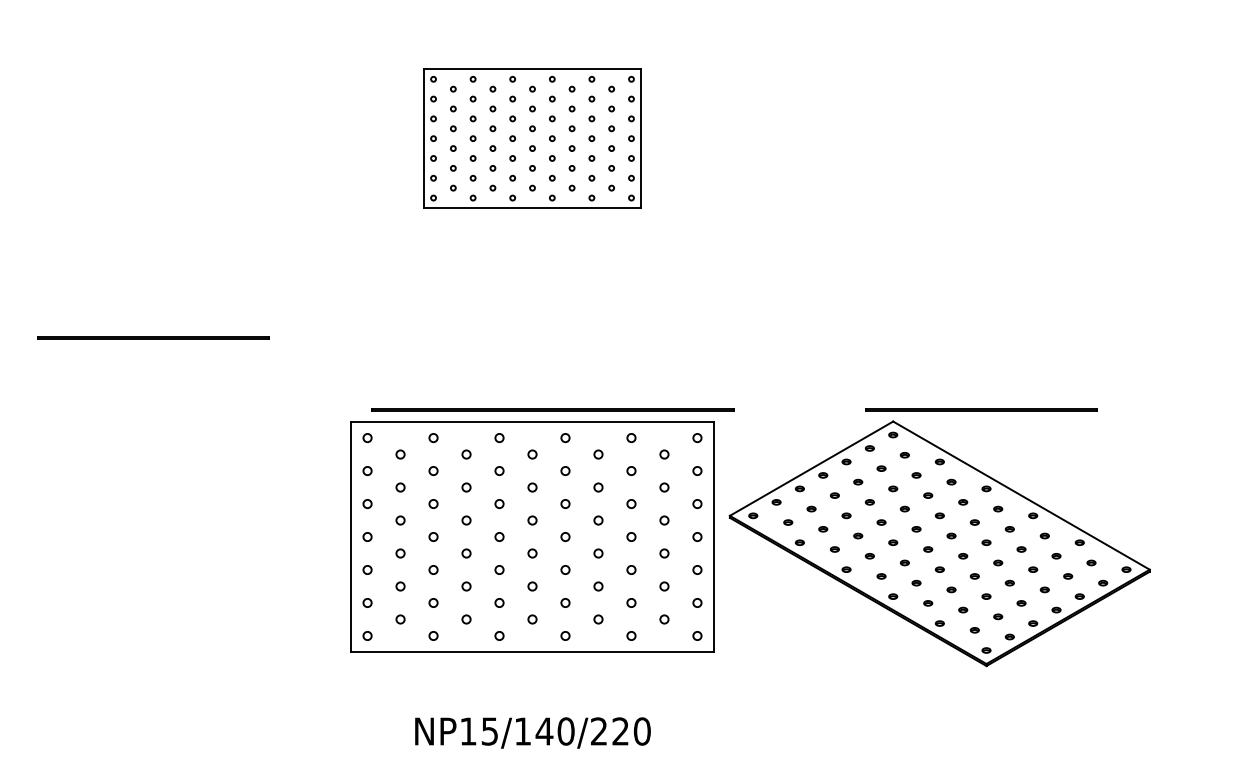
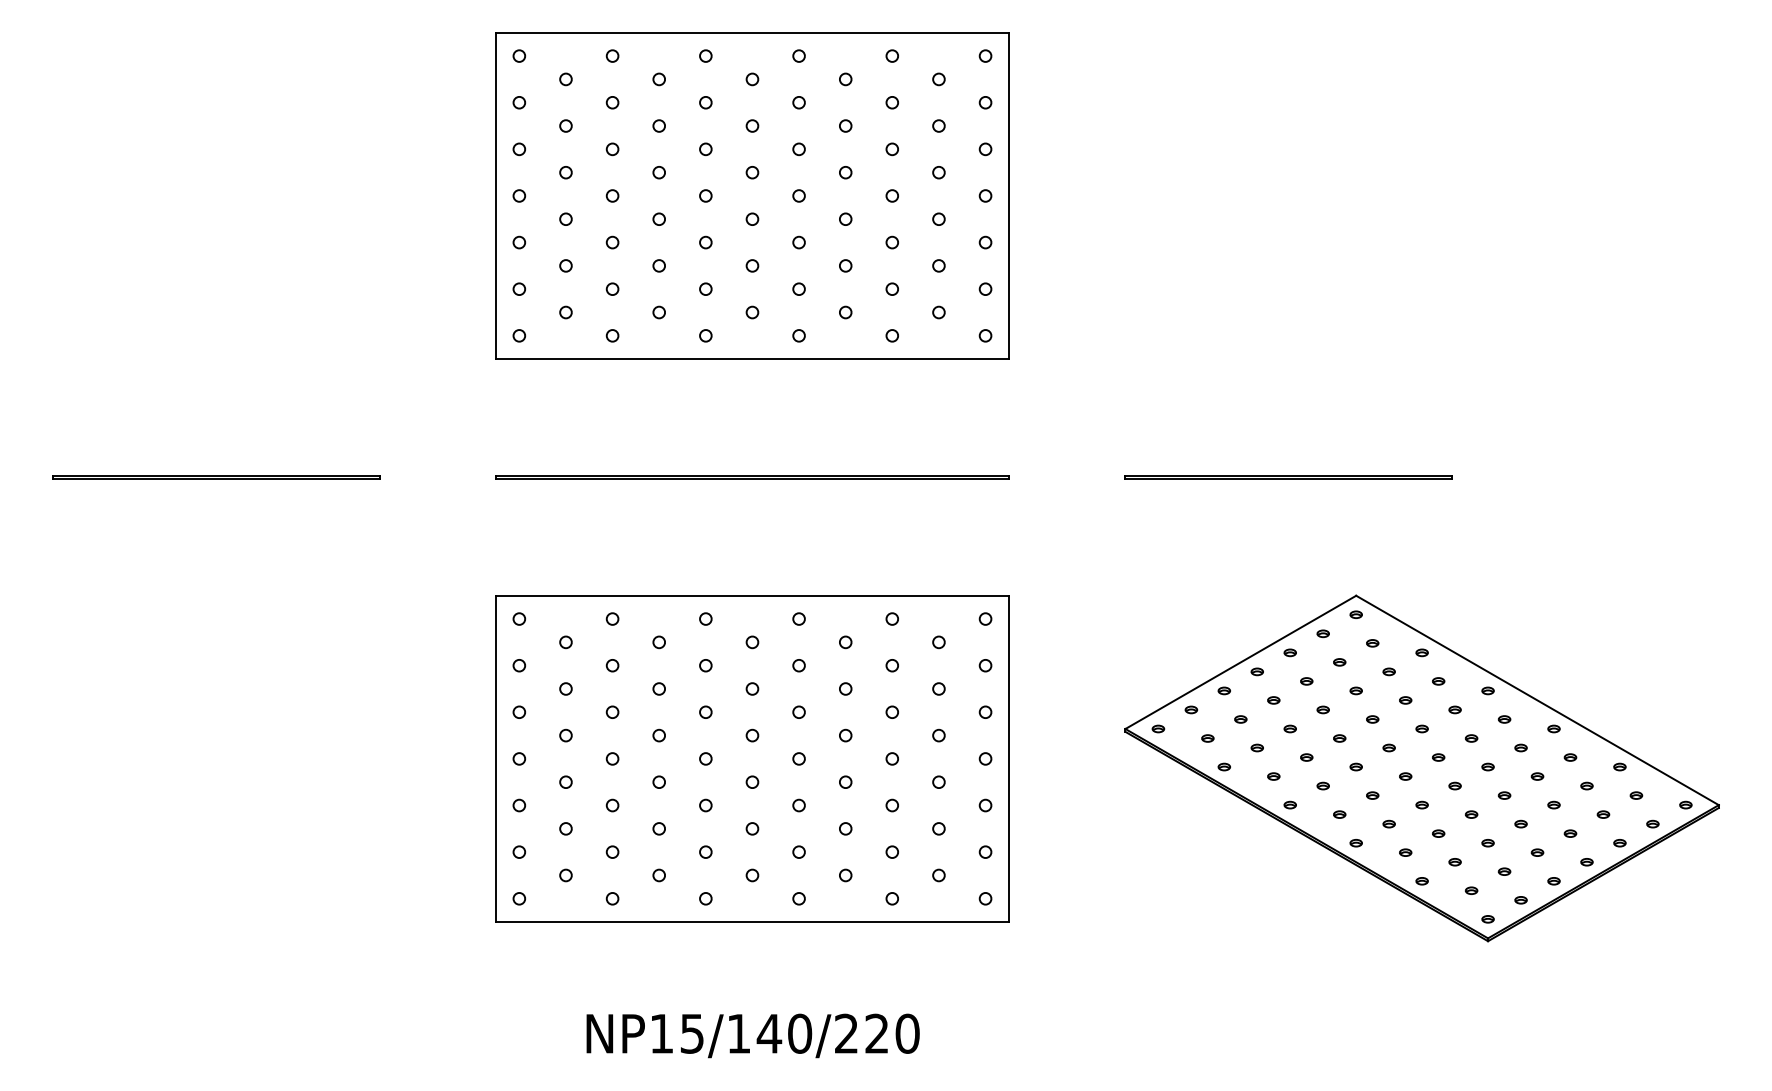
part: (532, 138) -> (752, 195), size x1.67
line: (553, 409) -> (752, 476), moved
line: (981, 409) -> (1288, 476), moved
part: (939, 543) -> (1421, 768), moved

